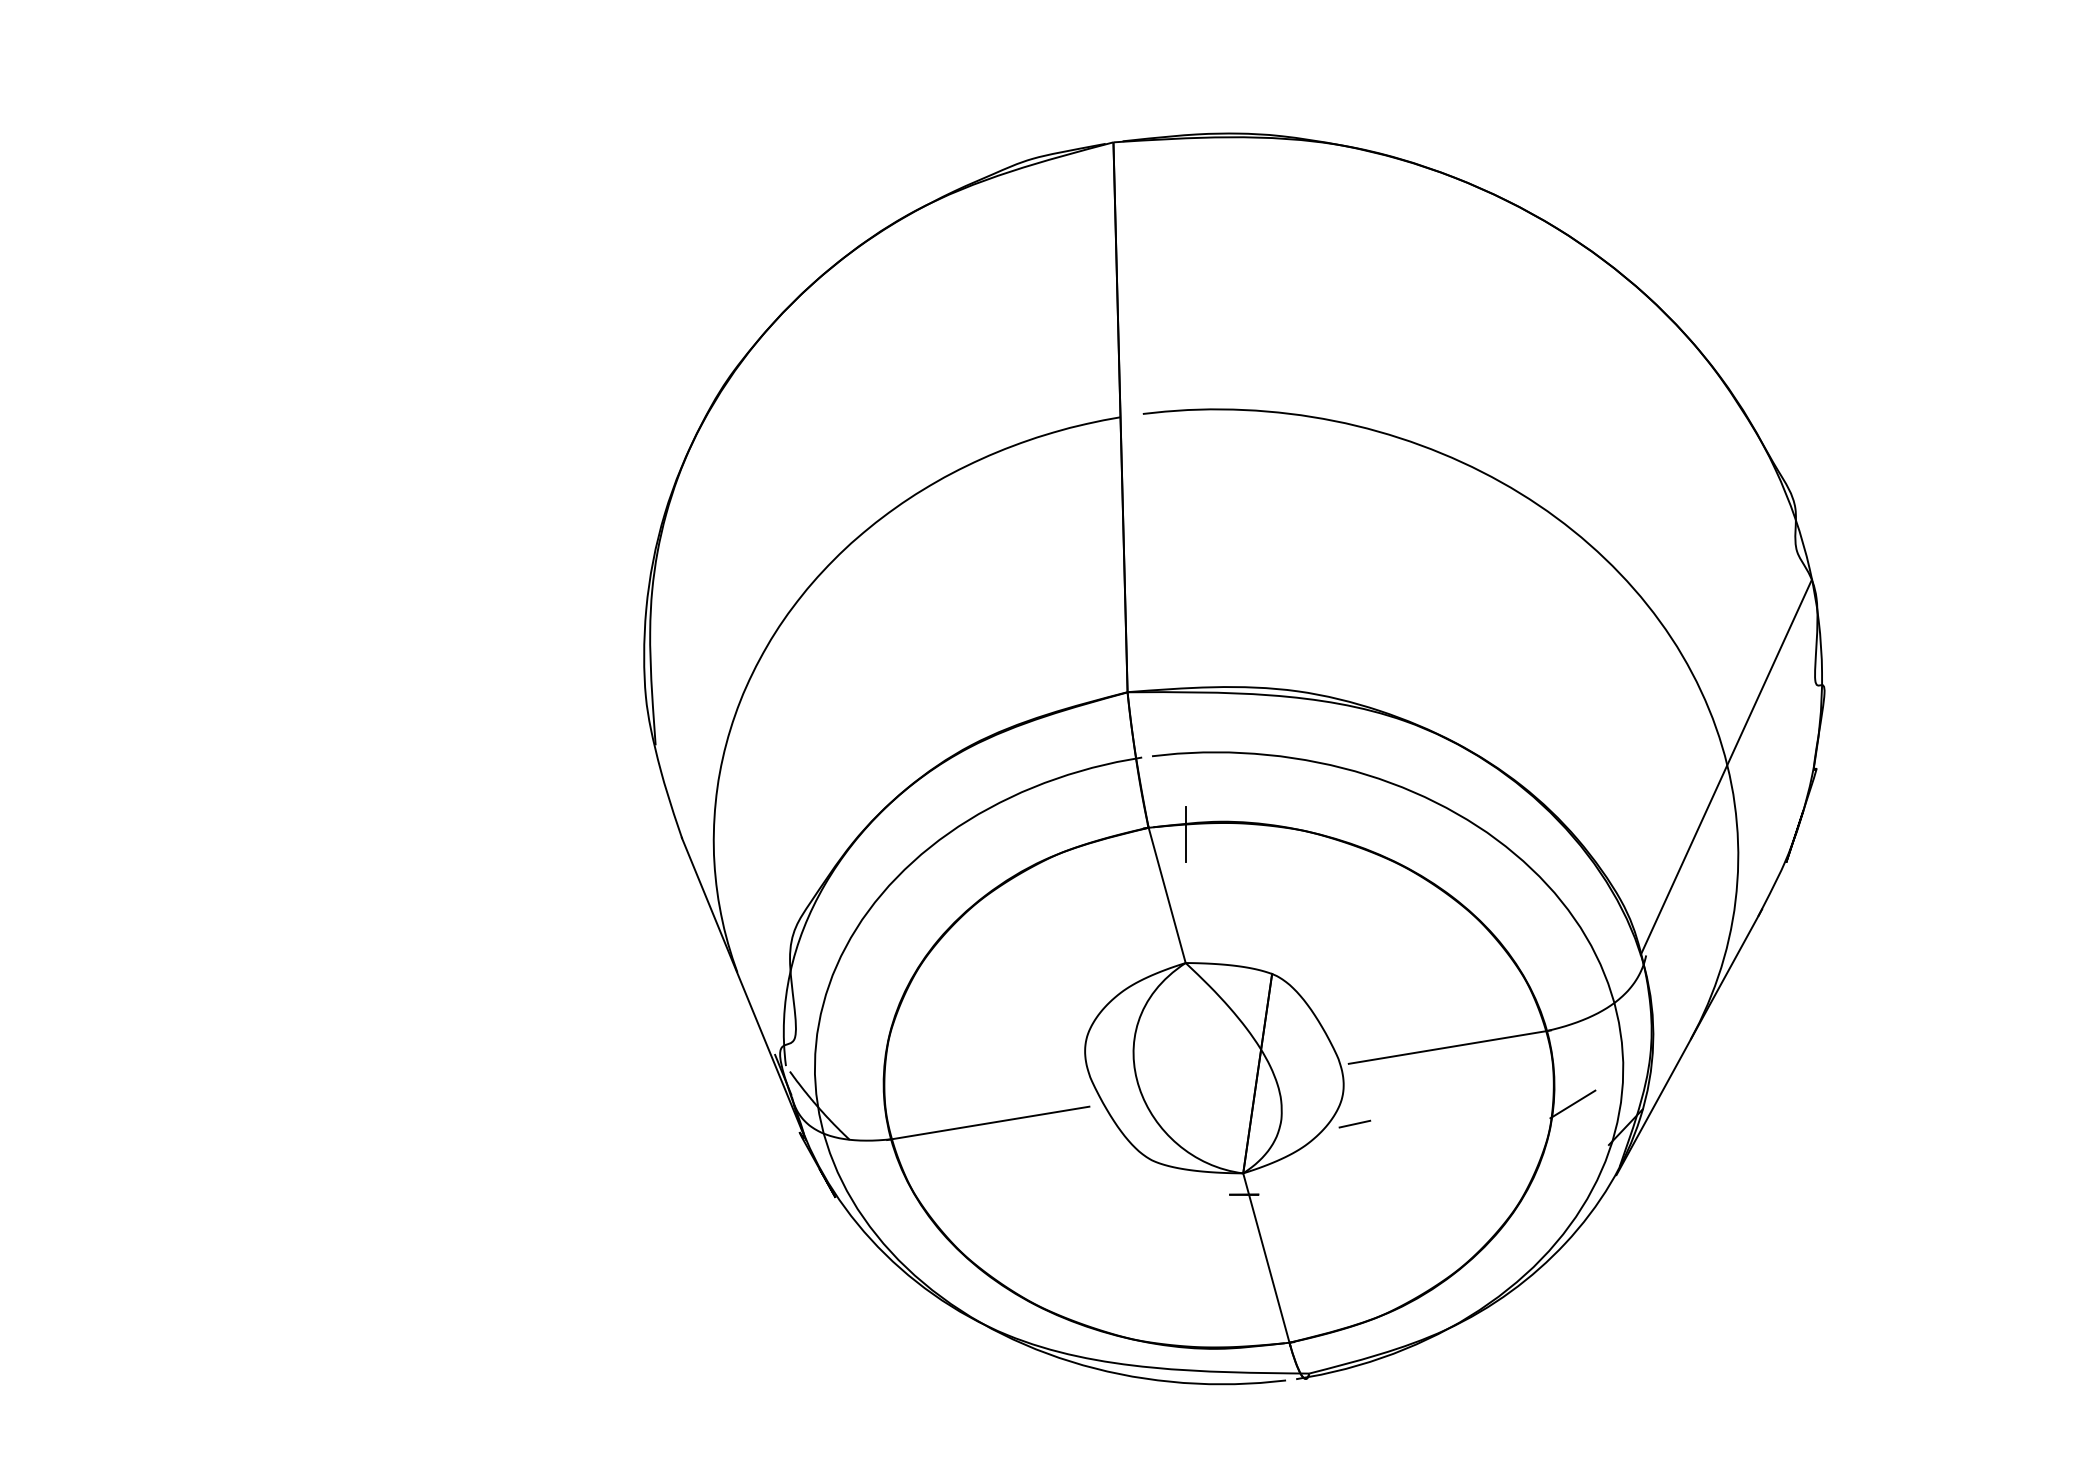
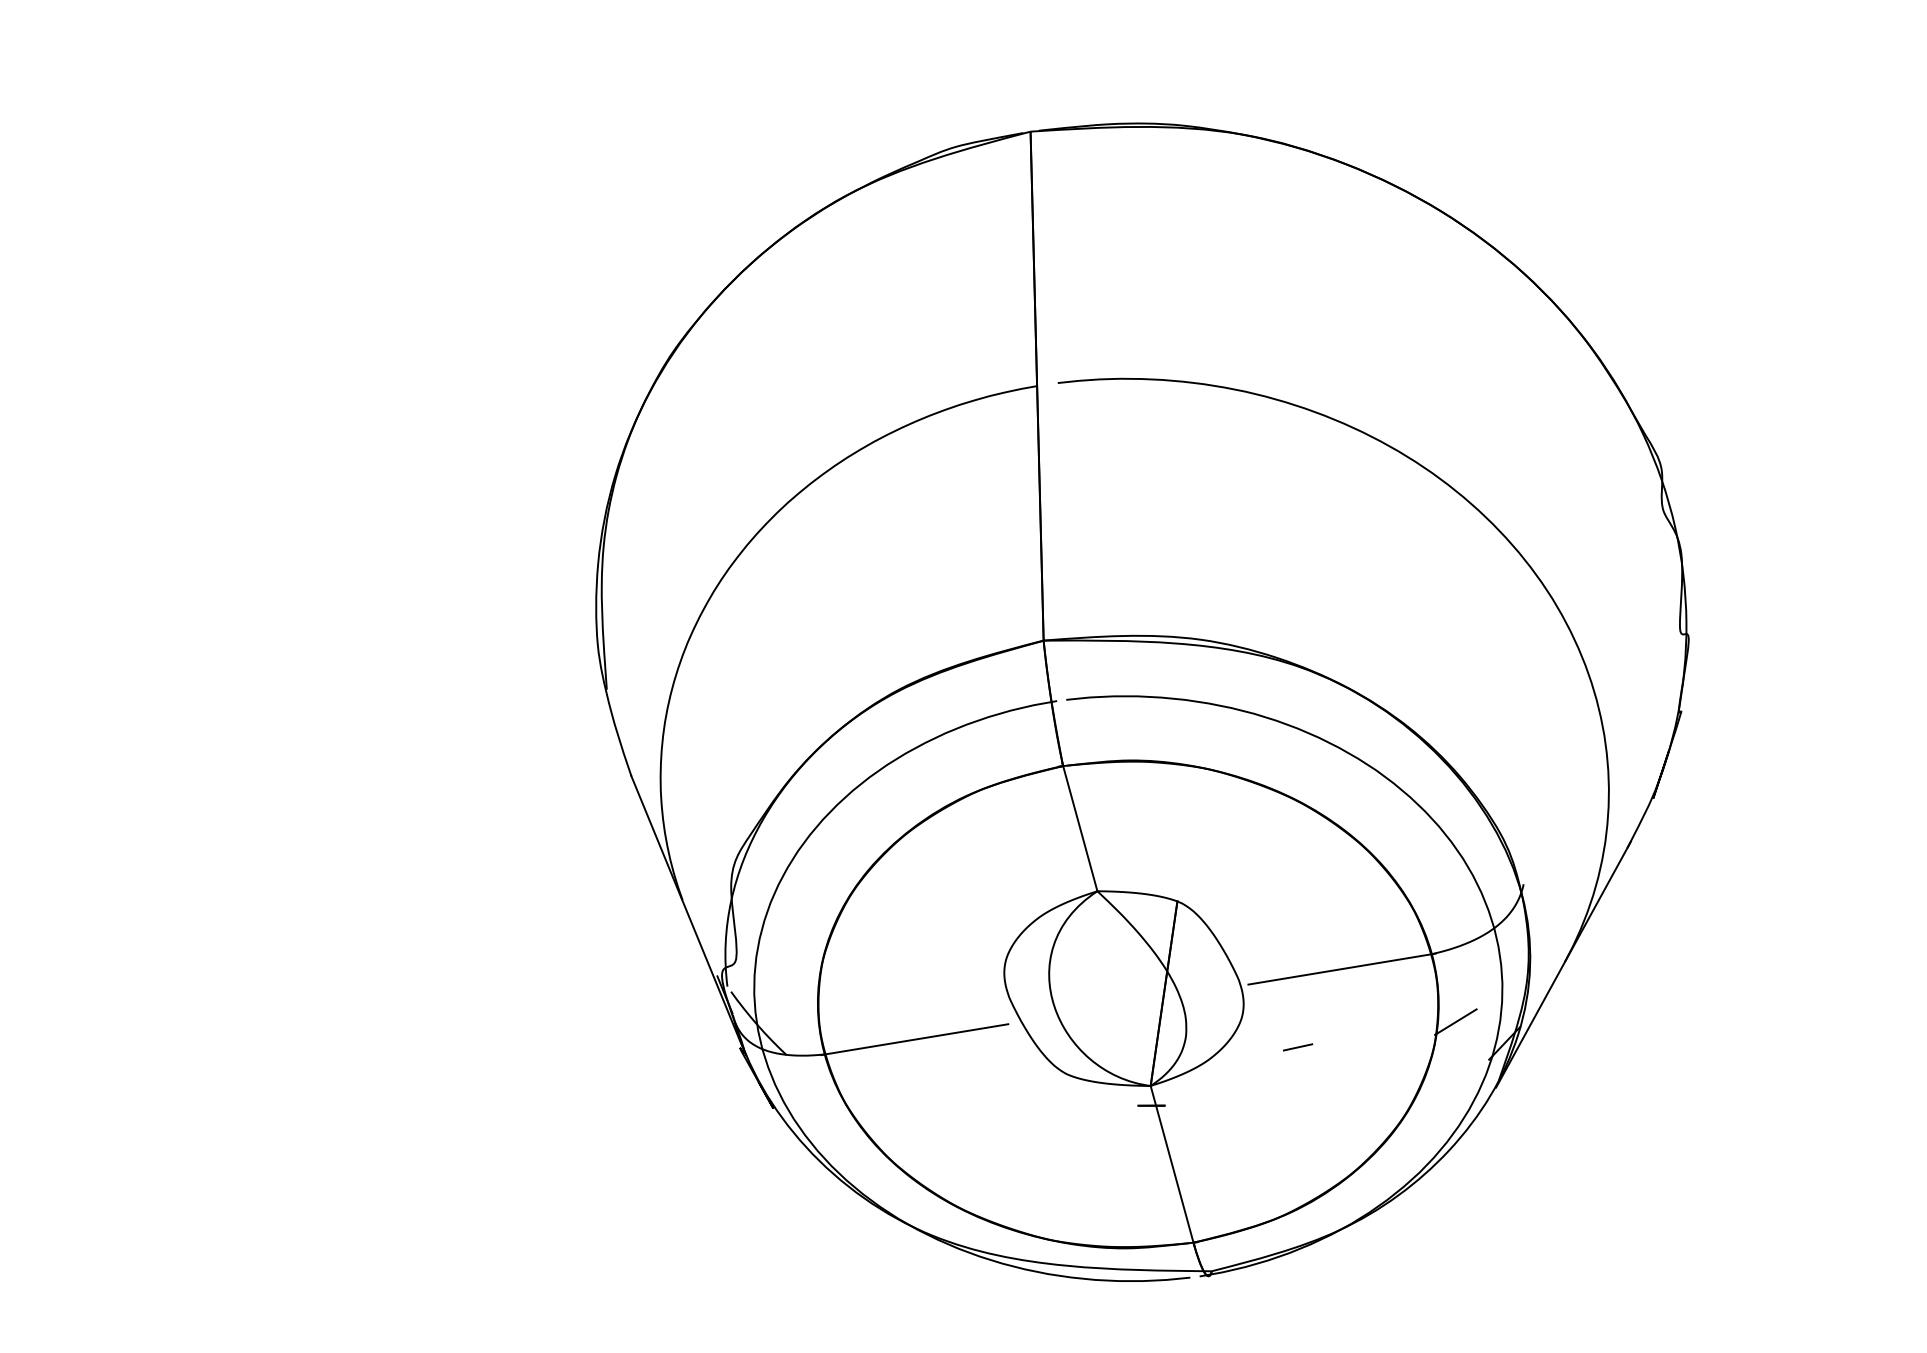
line: (1725, 766) -> (1597, 709), removed
line: (1185, 834) -> (1097, 772), removed
line: (1355, 1124) -> (1298, 1047), moved

